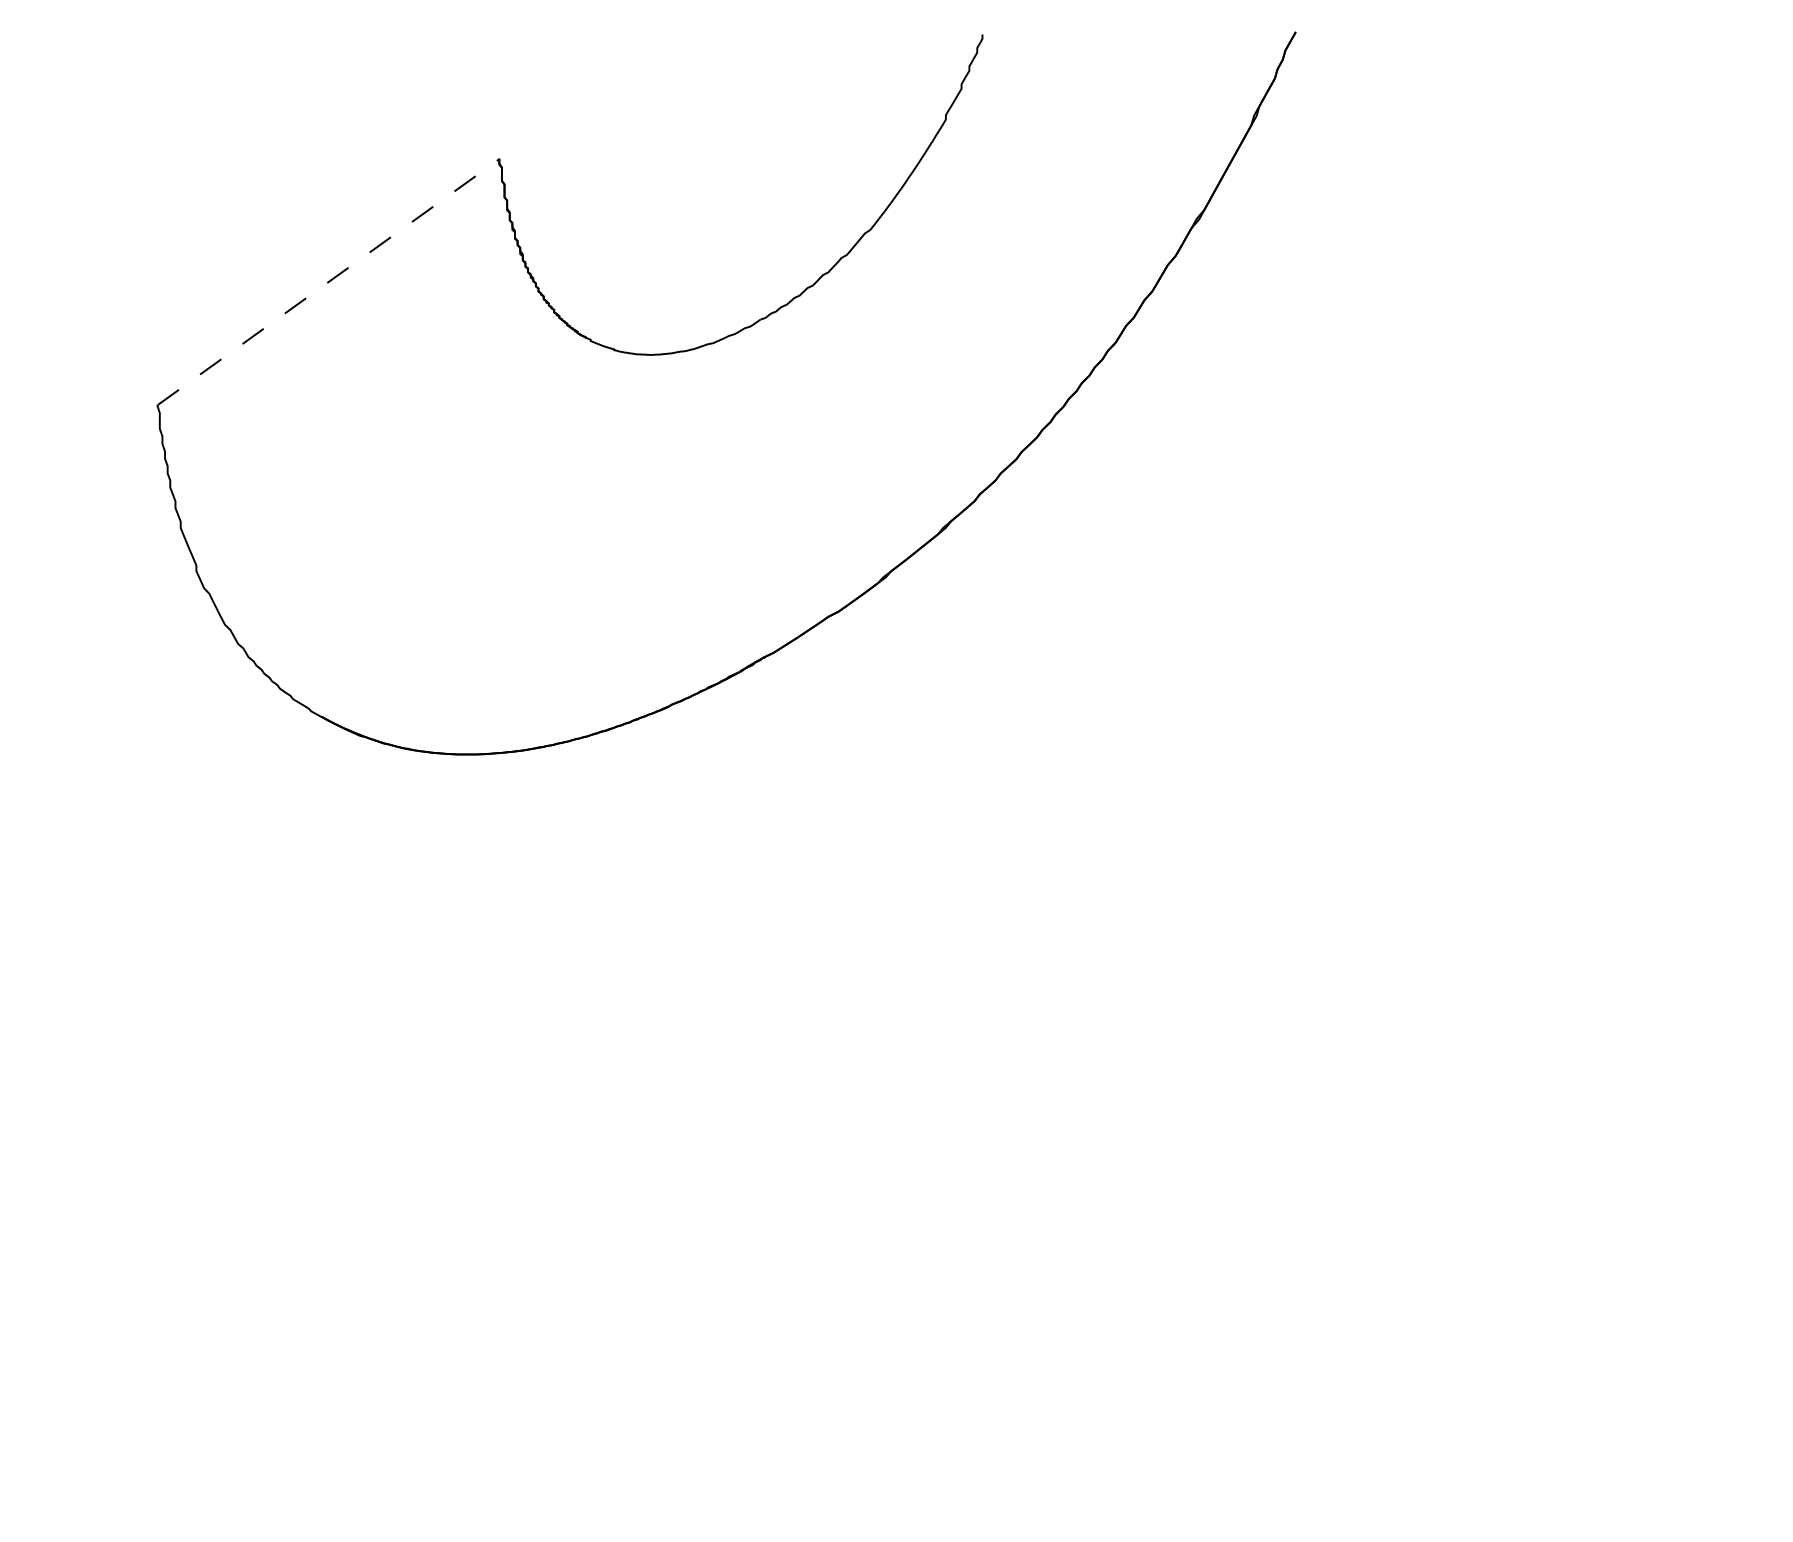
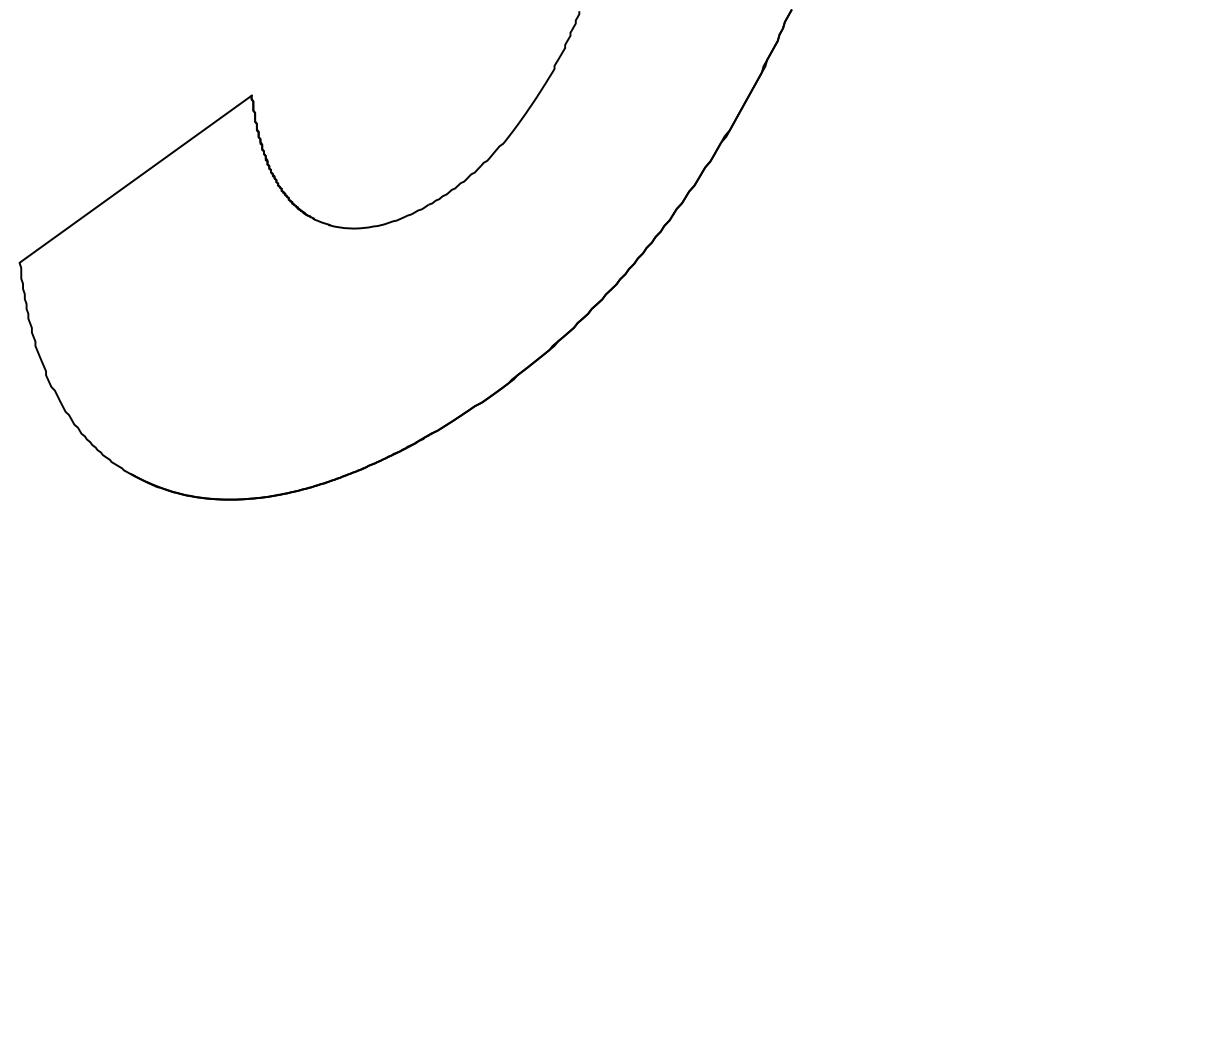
line: (328, 282) -> (135, 179), dashed -> solid

